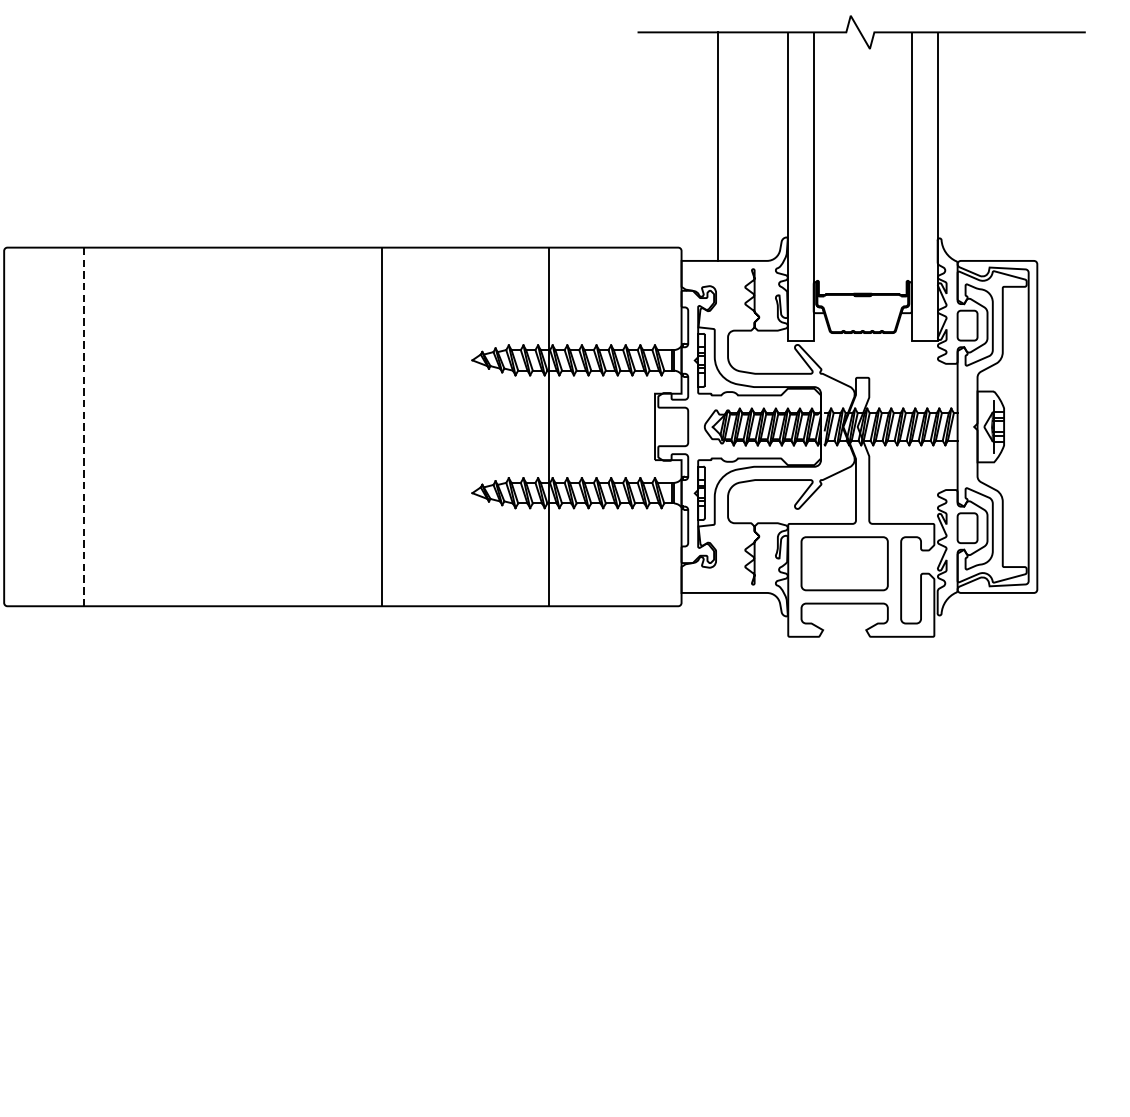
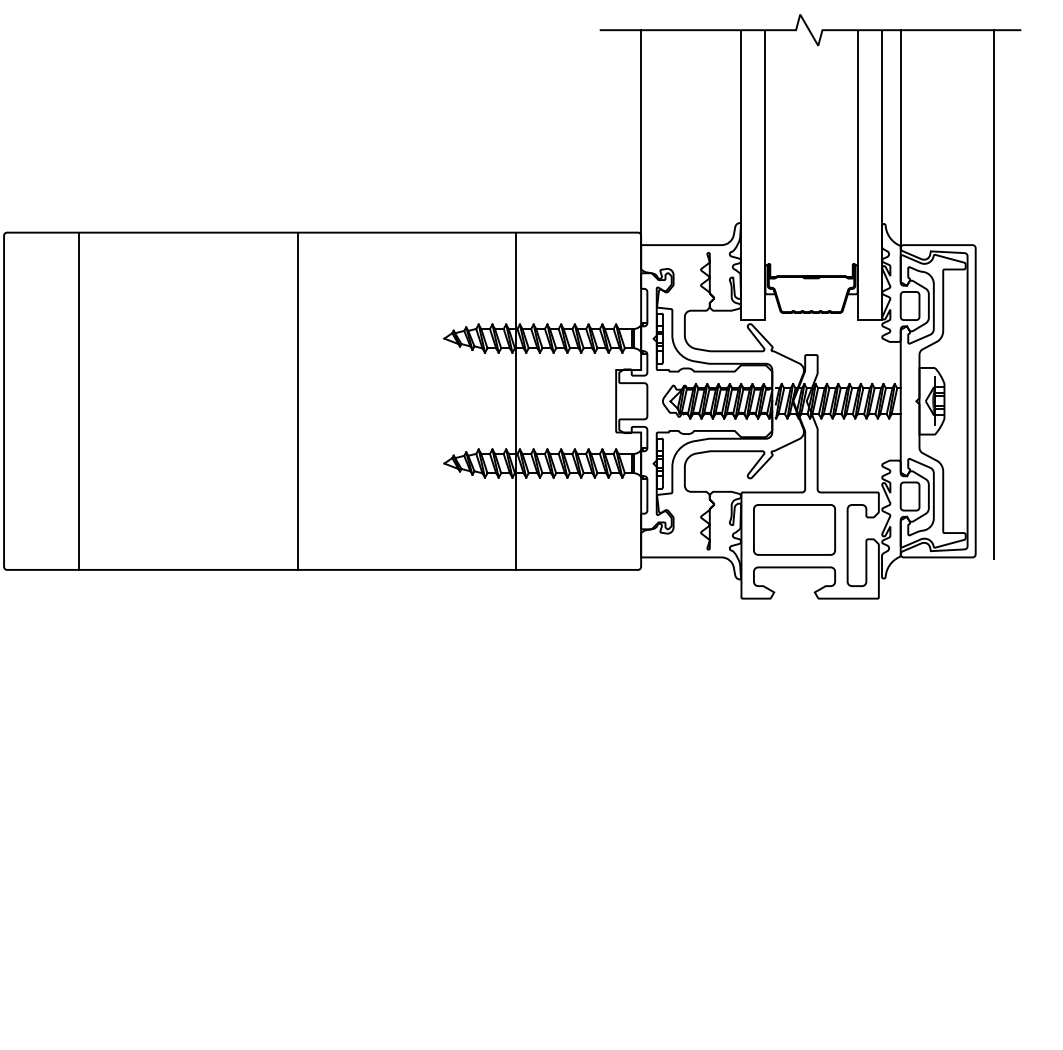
line: (718, 146) -> (641, 137), moved
line: (957, 148) -> (900, 139), added
line: (1057, 313) -> (994, 294), added
line: (382, 426) -> (297, 400), moved
line: (84, 427) -> (79, 401), dashed -> solid

